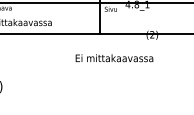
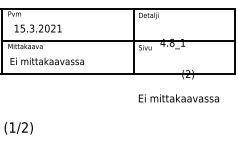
text: (114, 58) -> (178, 98), moved

